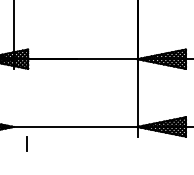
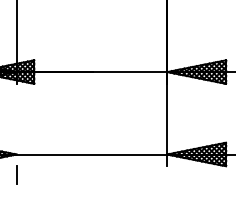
line: (26, 143) -> (16, 174), moved

